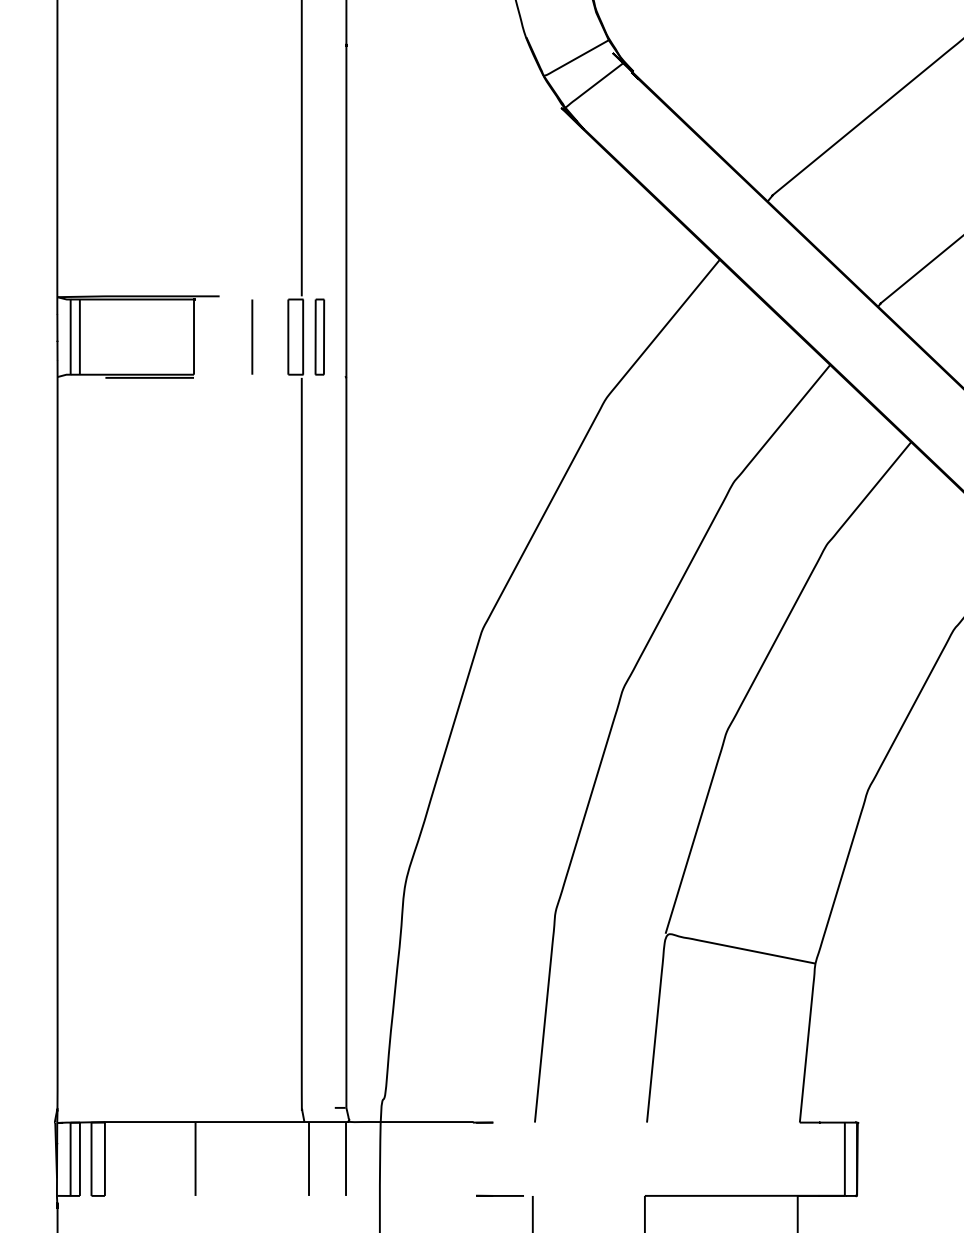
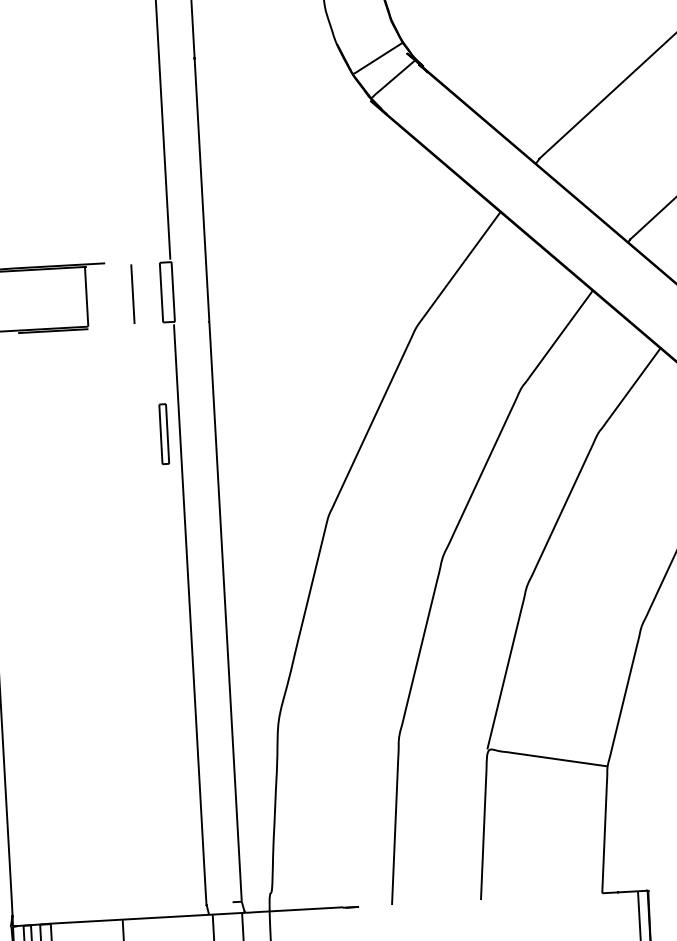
part: (319, 336) -> (163, 433), moved

